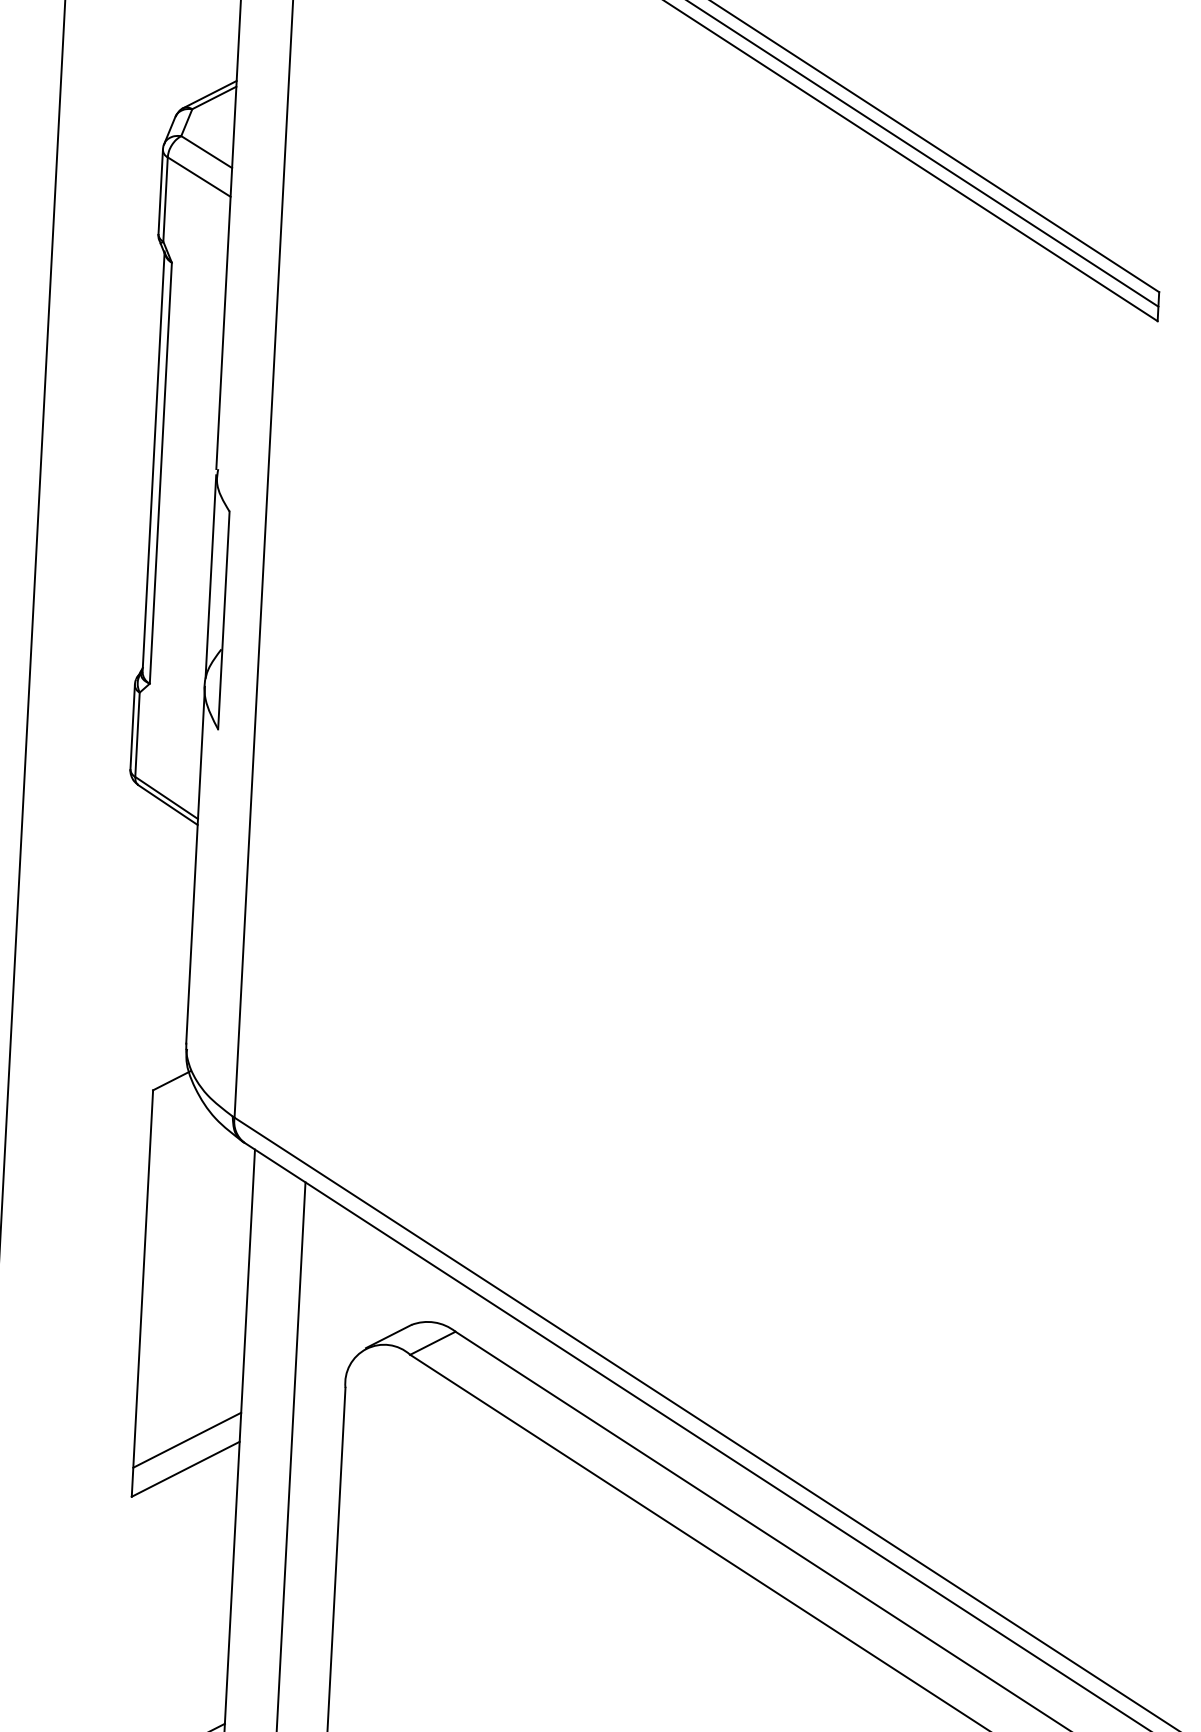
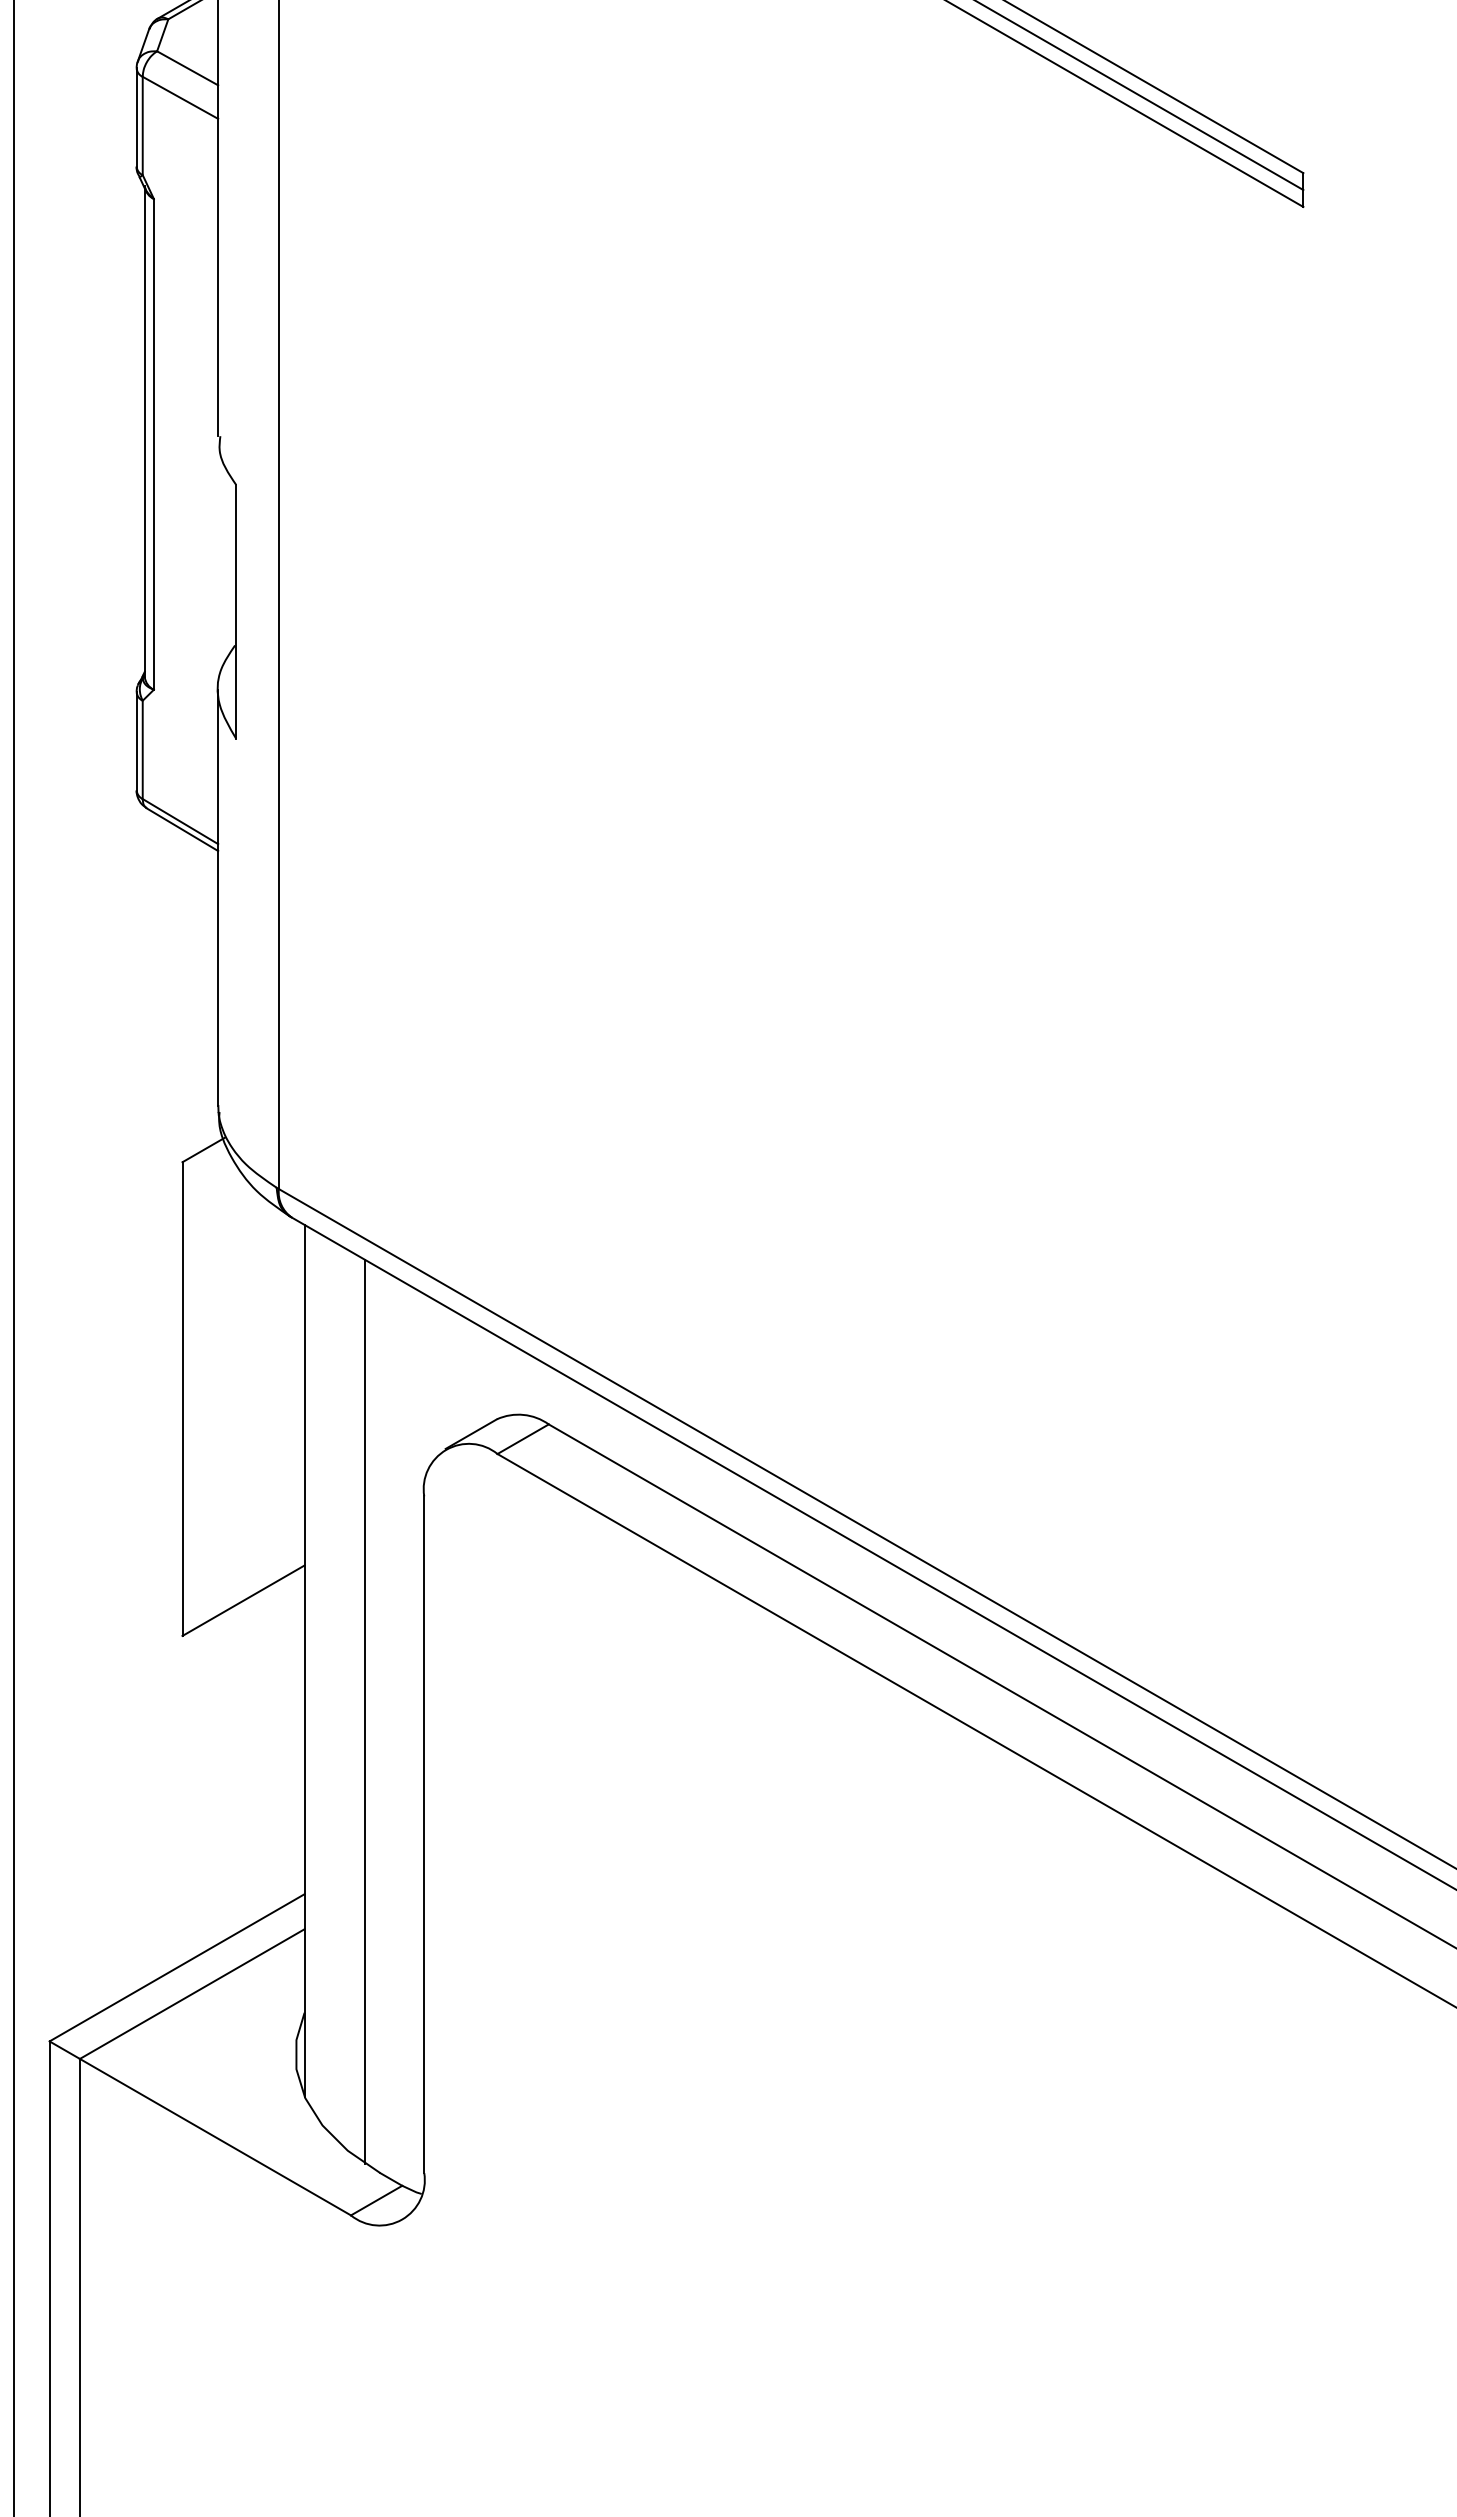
line: (210, 576) -> (218, 561), removed
line: (187, 1439) -> (243, 1566), removed

